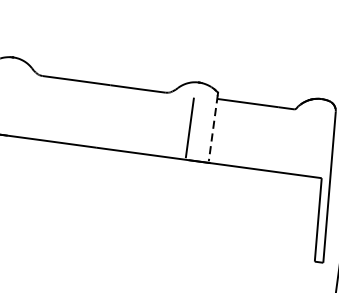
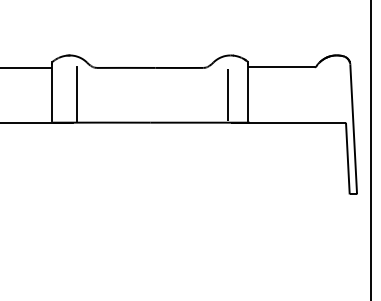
line: (14, 103) -> (76, 94), added
line: (213, 128) -> (248, 92), dashed -> solid

